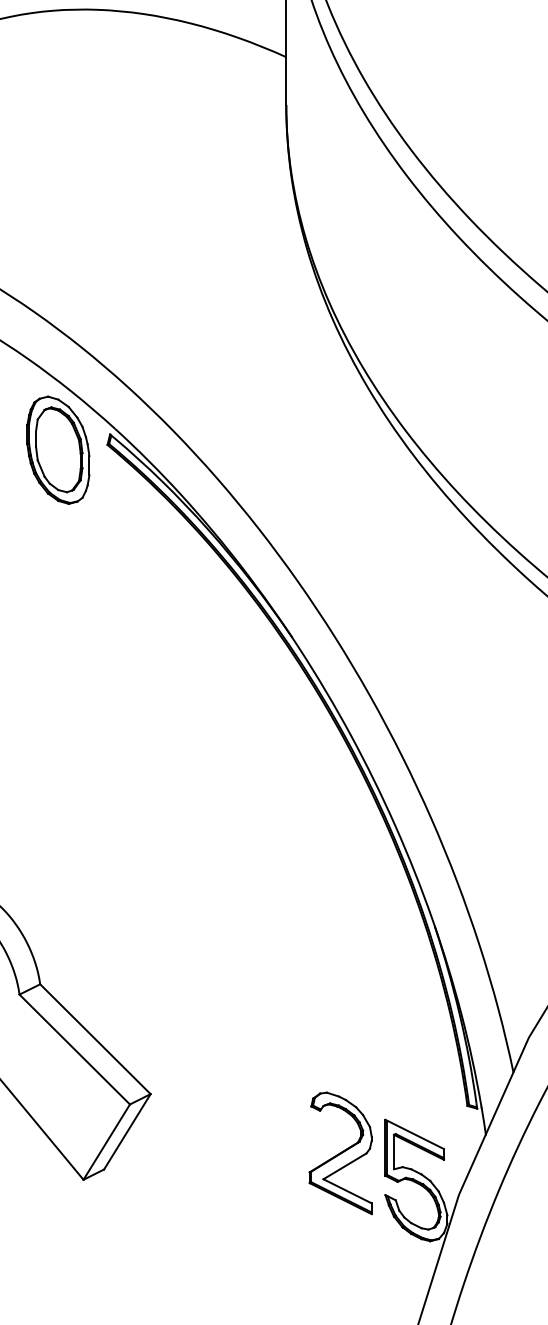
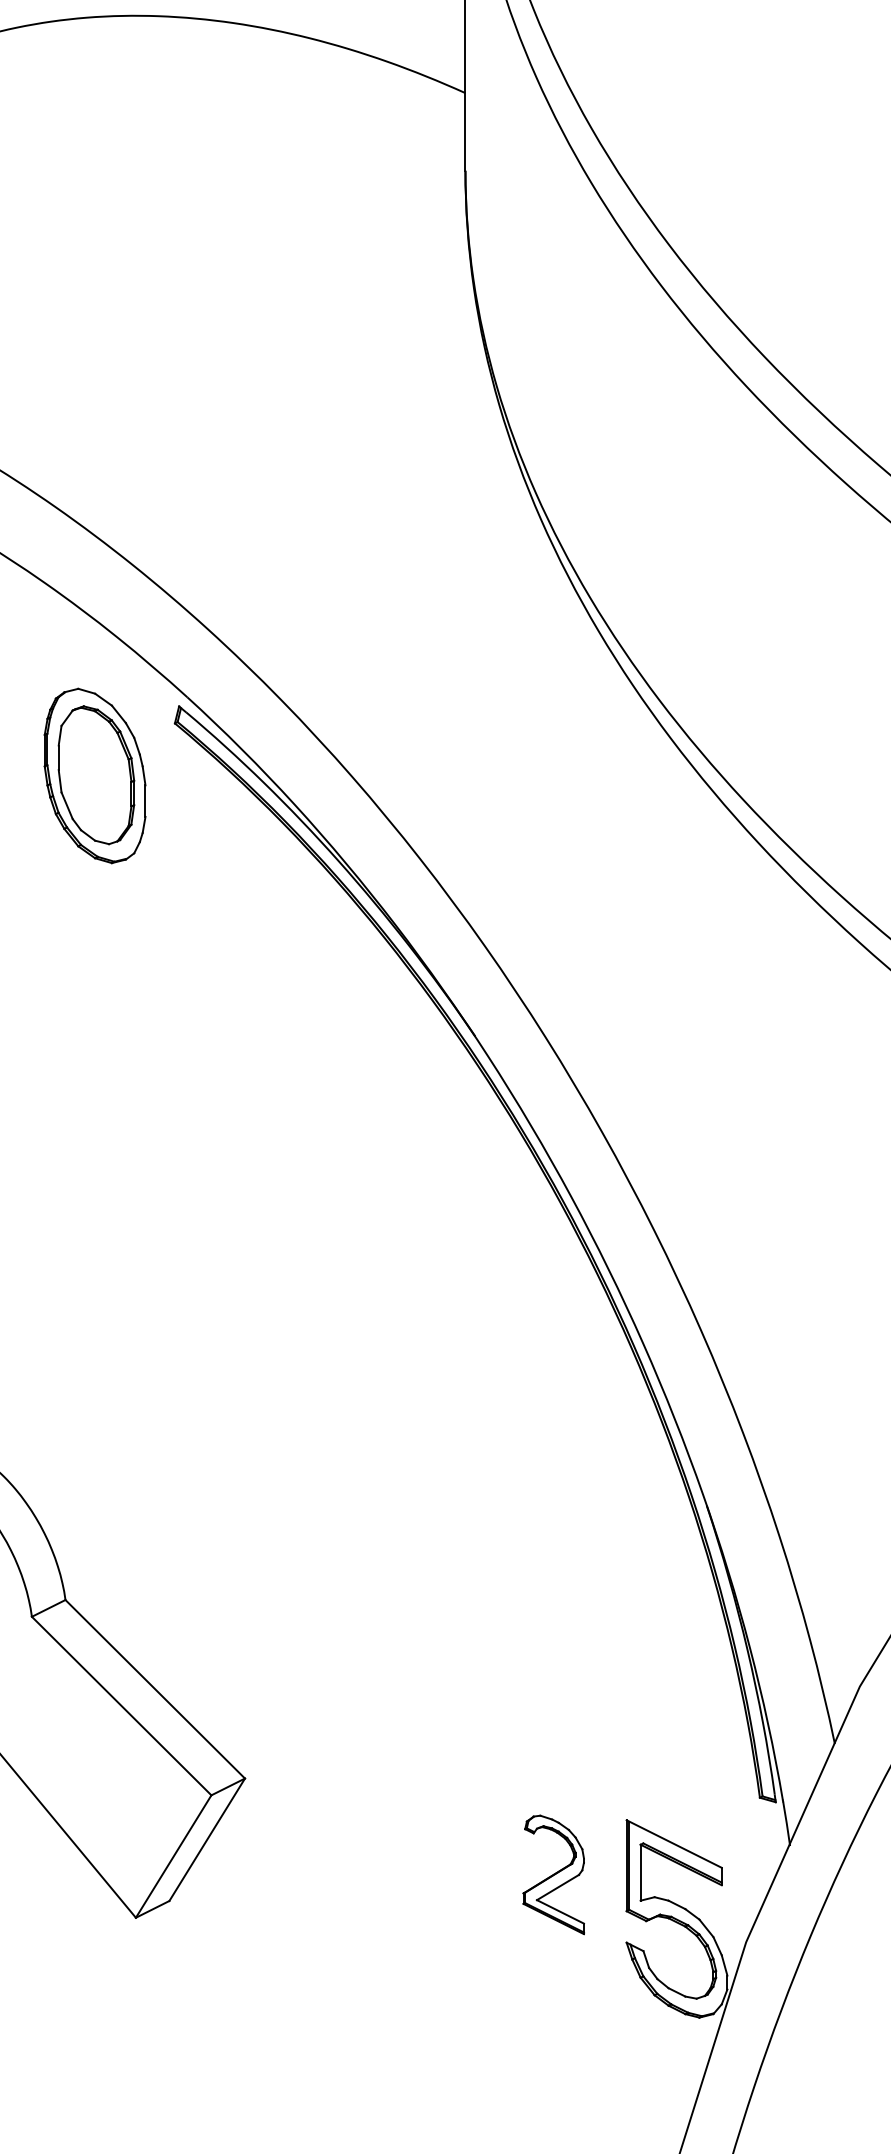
part: (58, 449) -> (95, 774), moved
part: (340, 1153) -> (553, 1875), size x0.6

